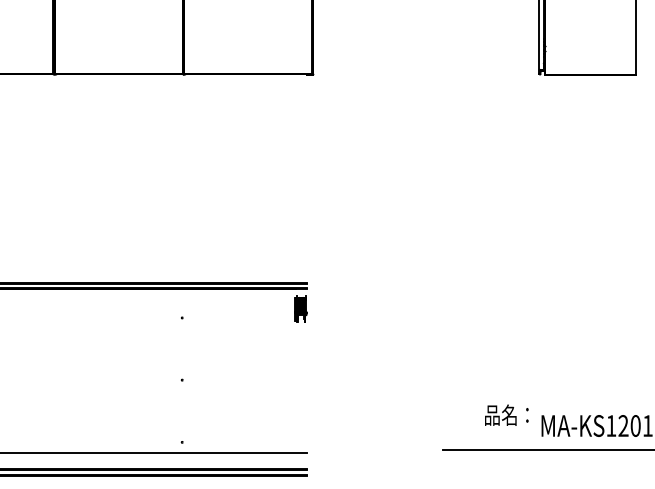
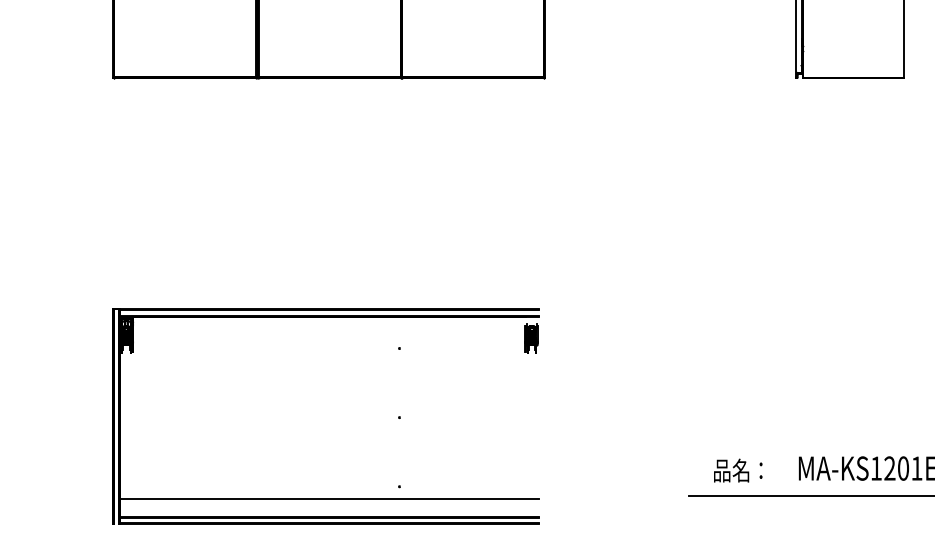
text: (507, 415) -> (738, 470), moved

